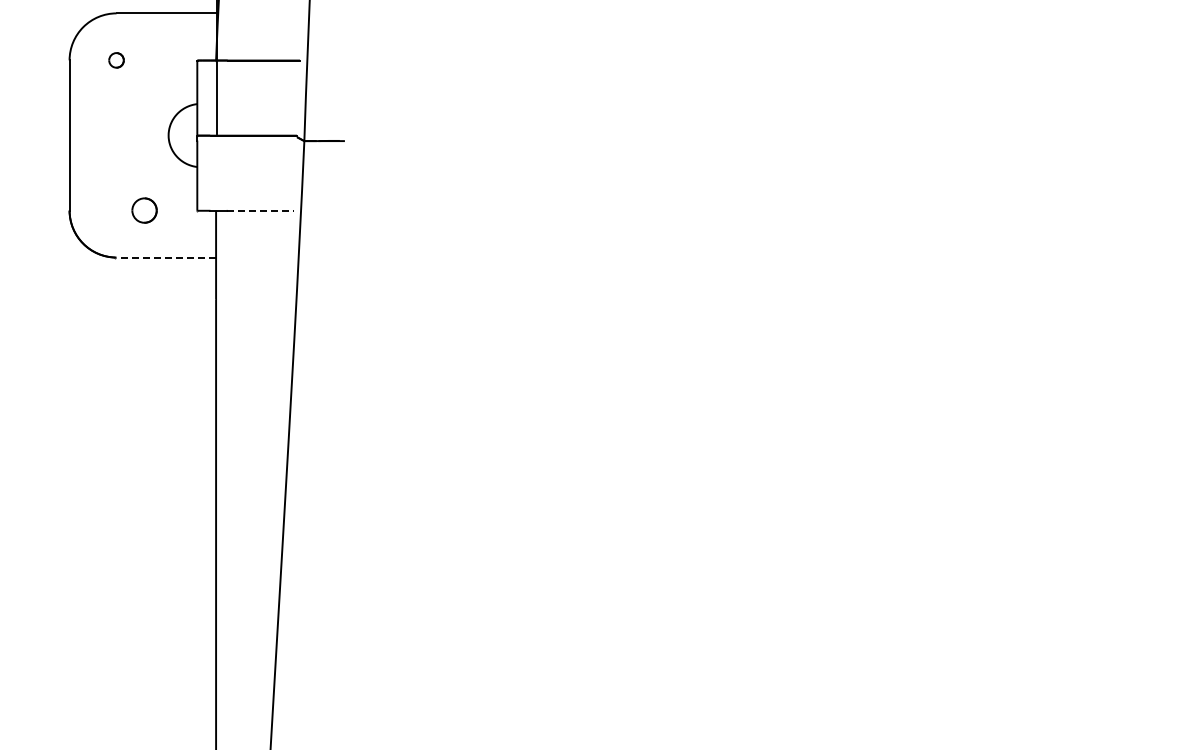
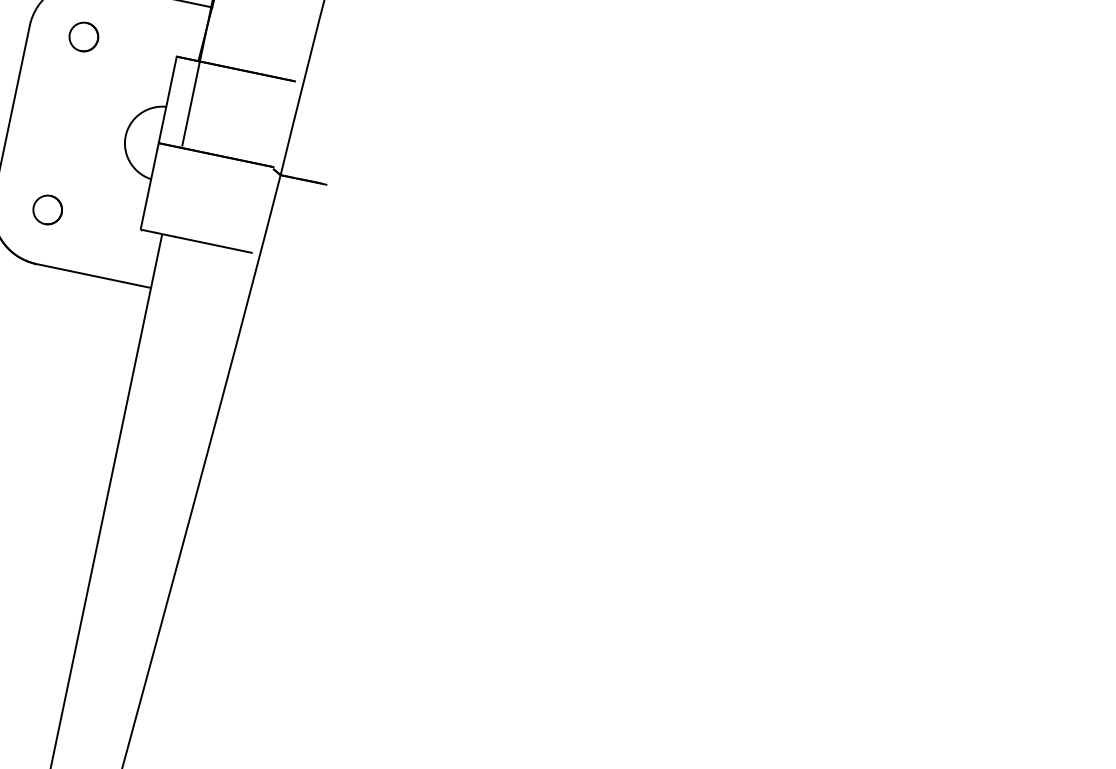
part: (116, 60) -> (83, 37), size x1.67
part: (144, 210) -> (47, 209), moved
line: (261, 210) -> (214, 244), dashed -> solid
line: (166, 257) -> (93, 275), dashed -> solid

